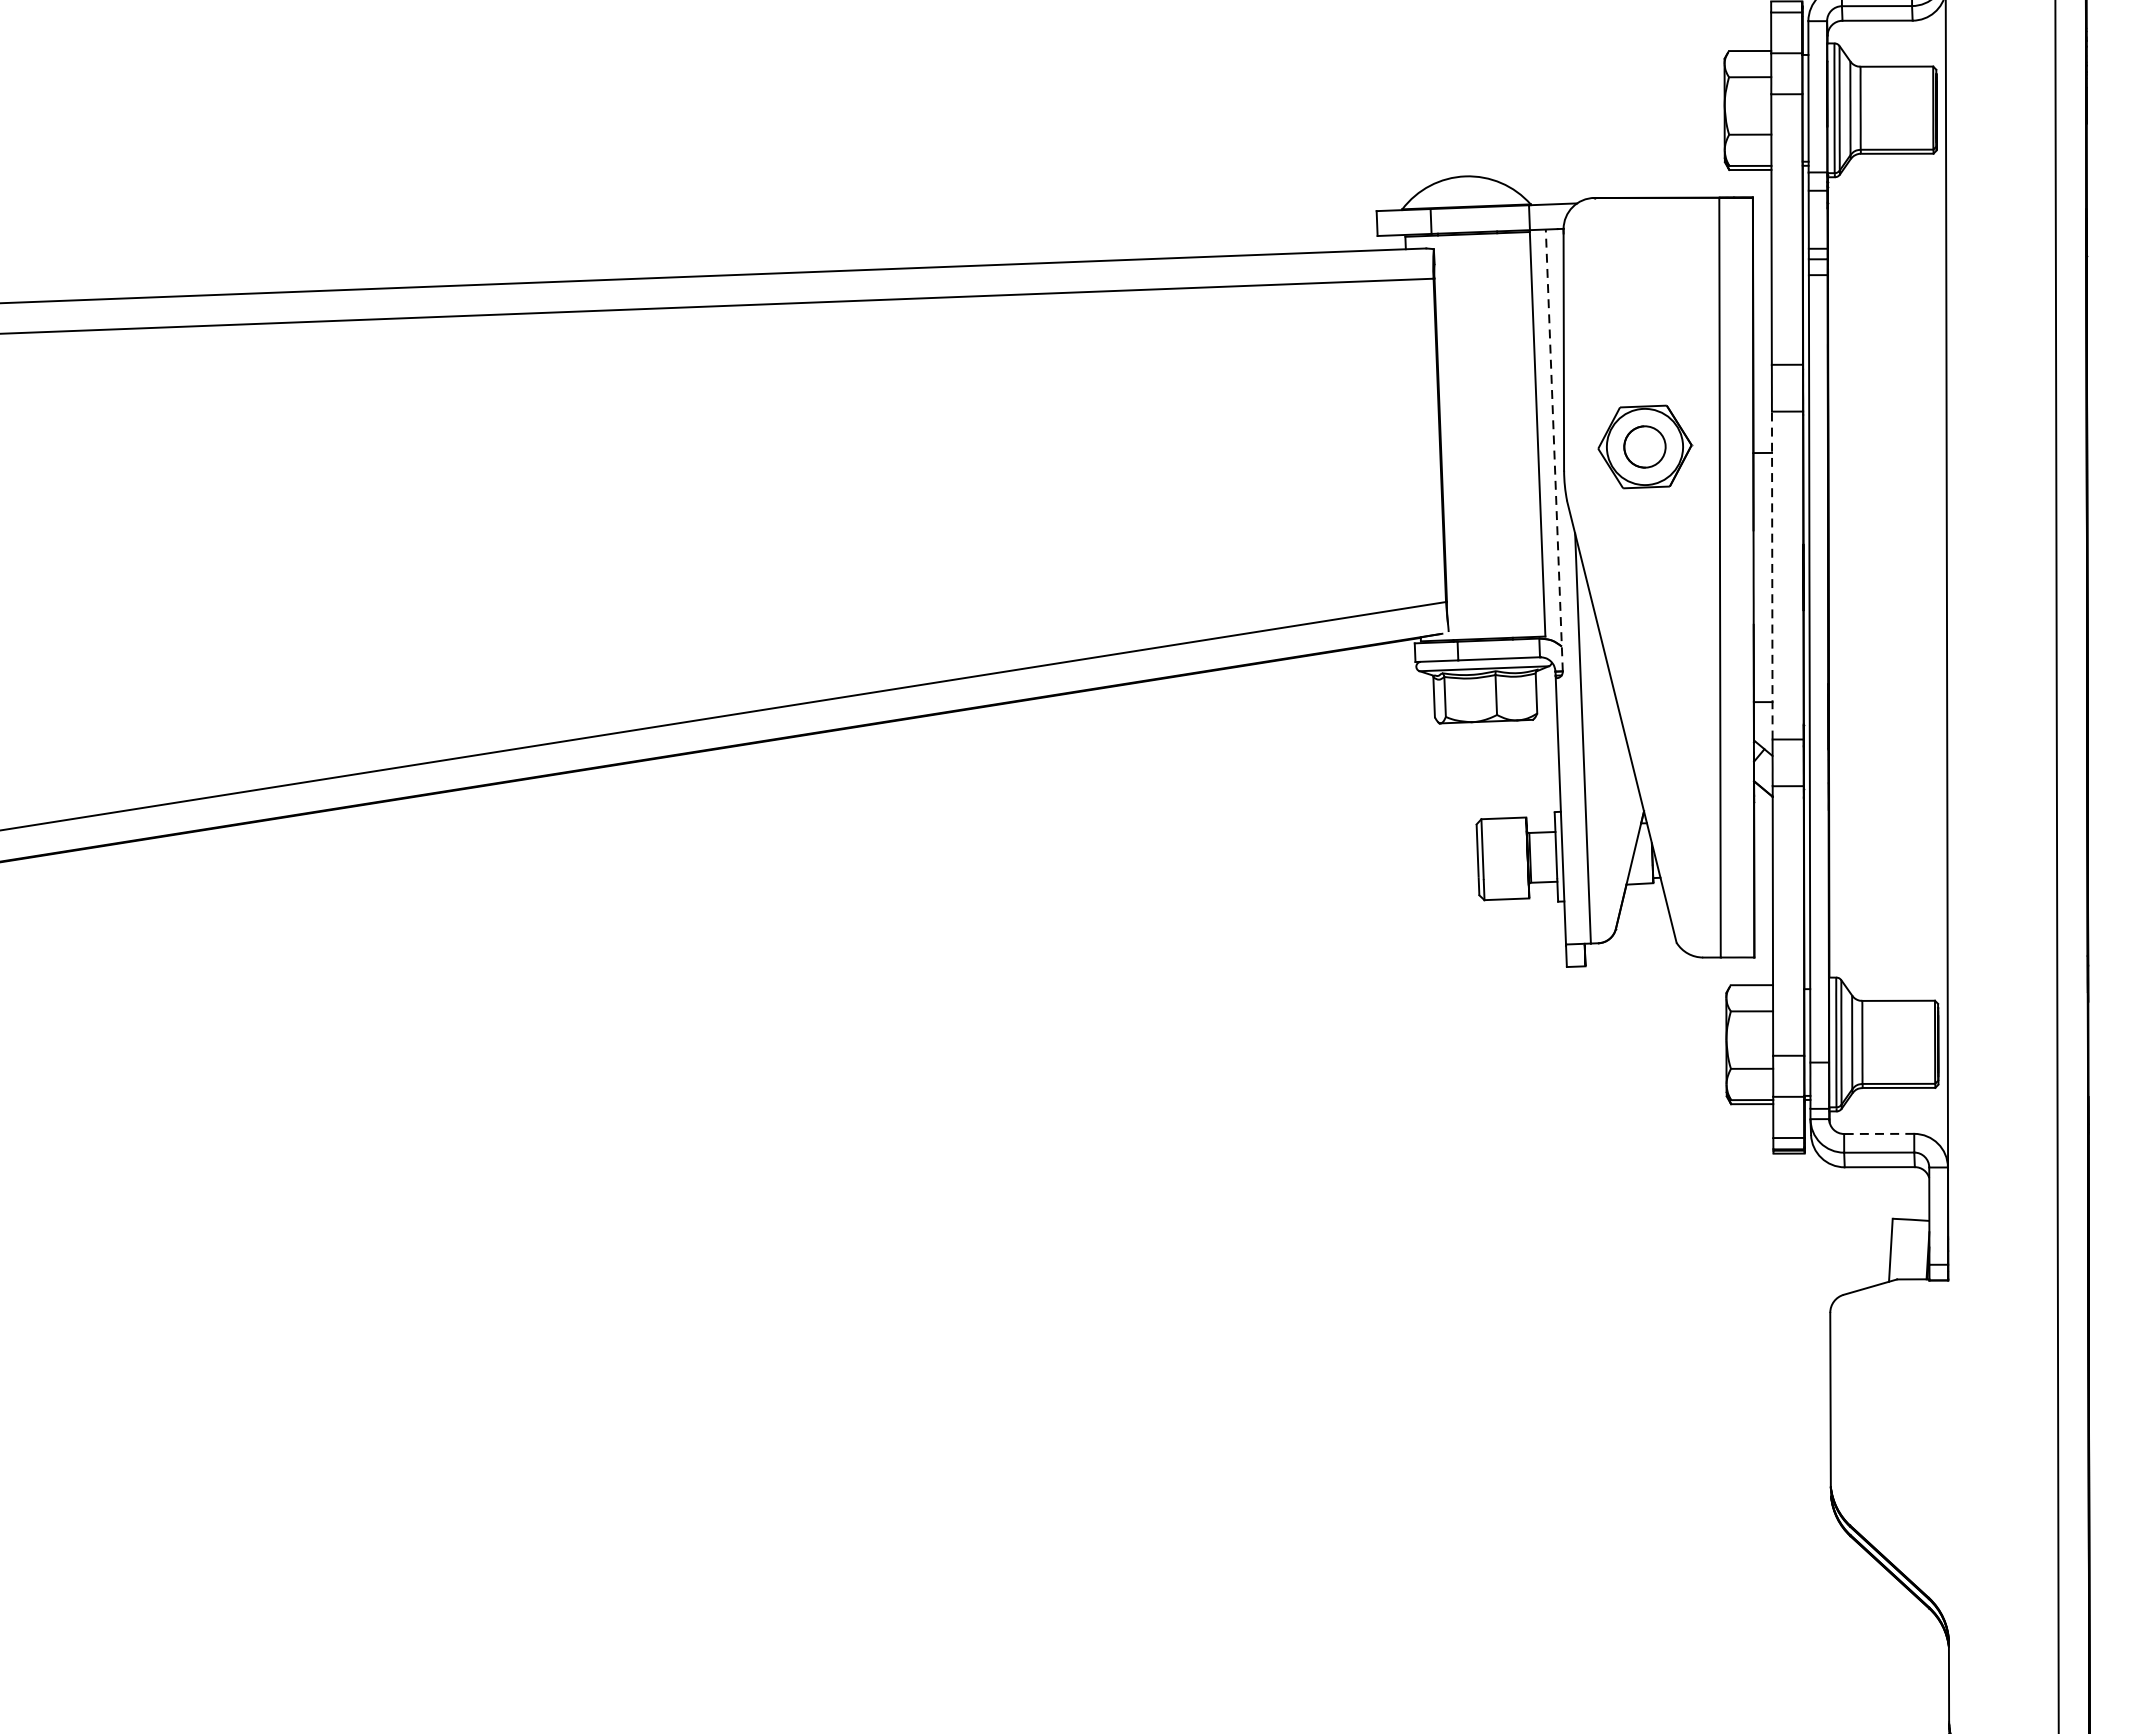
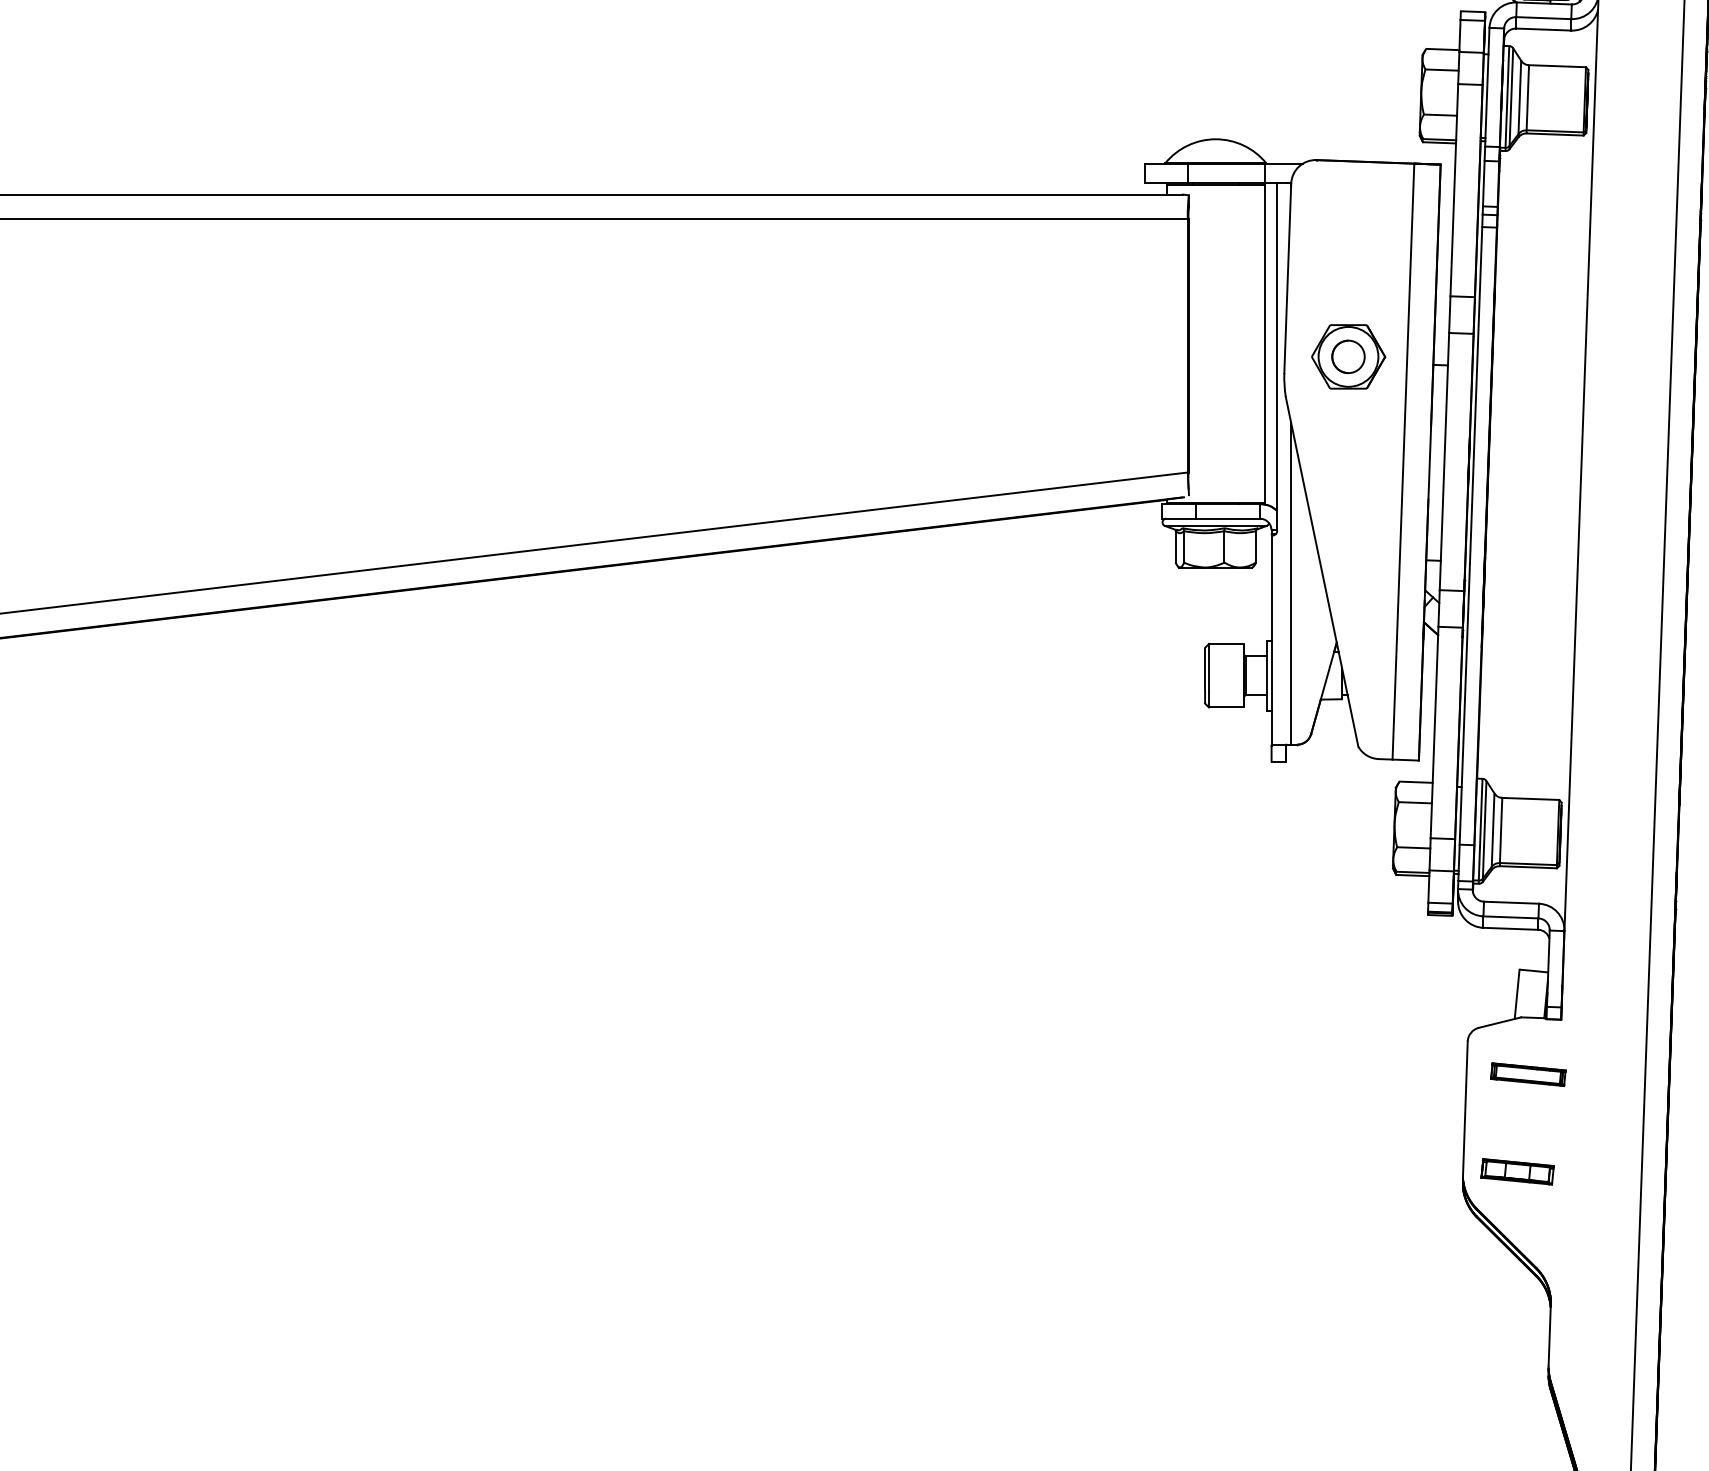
line: (1554, 449) -> (1277, 356), dashed -> solid
line: (1772, 575) -> (1444, 461), dashed -> solid
line: (1879, 1133) -> (1511, 902), dashed -> solid
part: (1909, 1351) -> (1528, 1074), added
part: (1899, 1475) -> (1517, 1171), added

